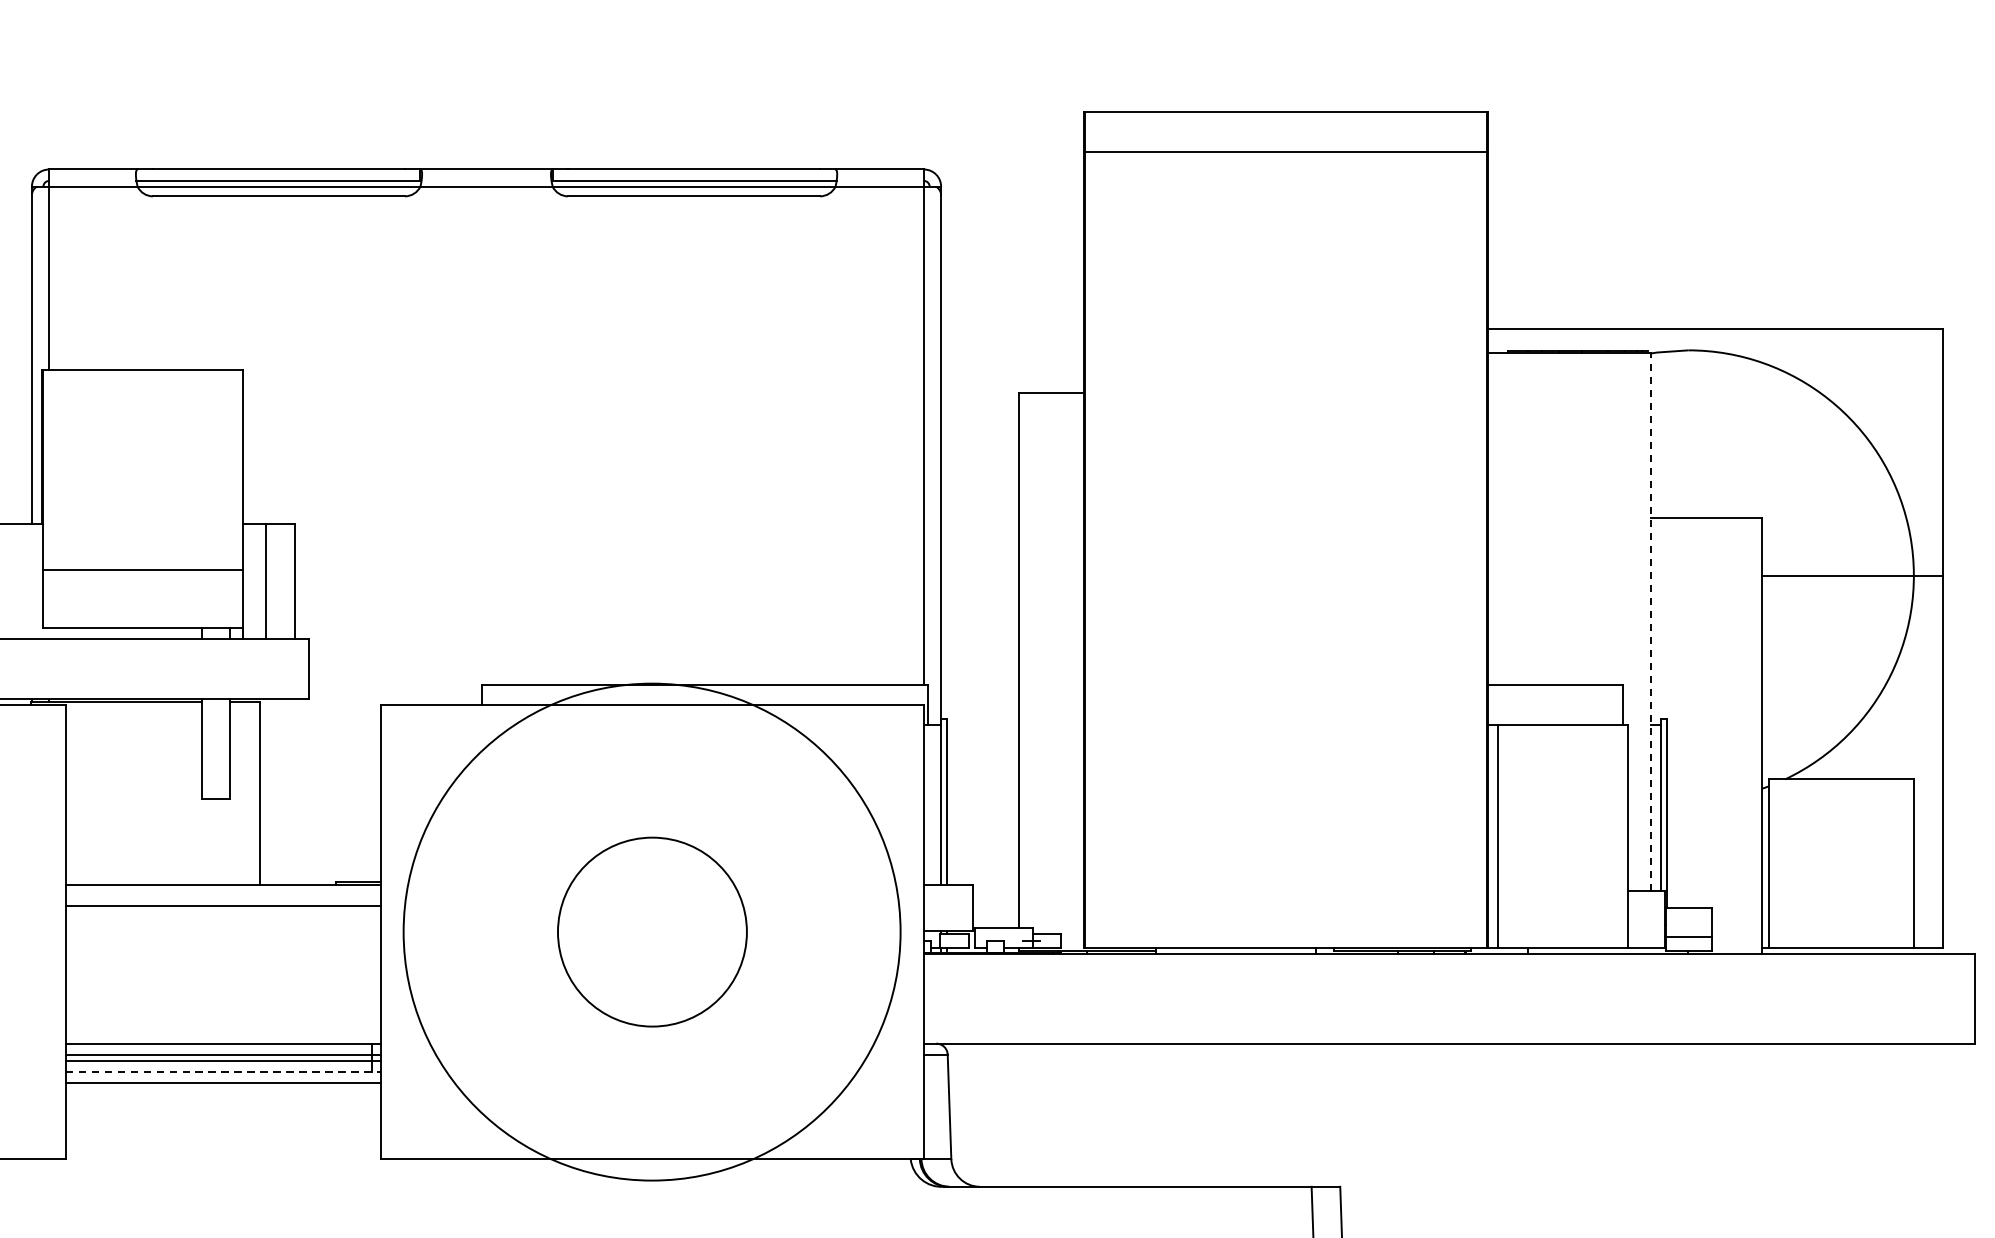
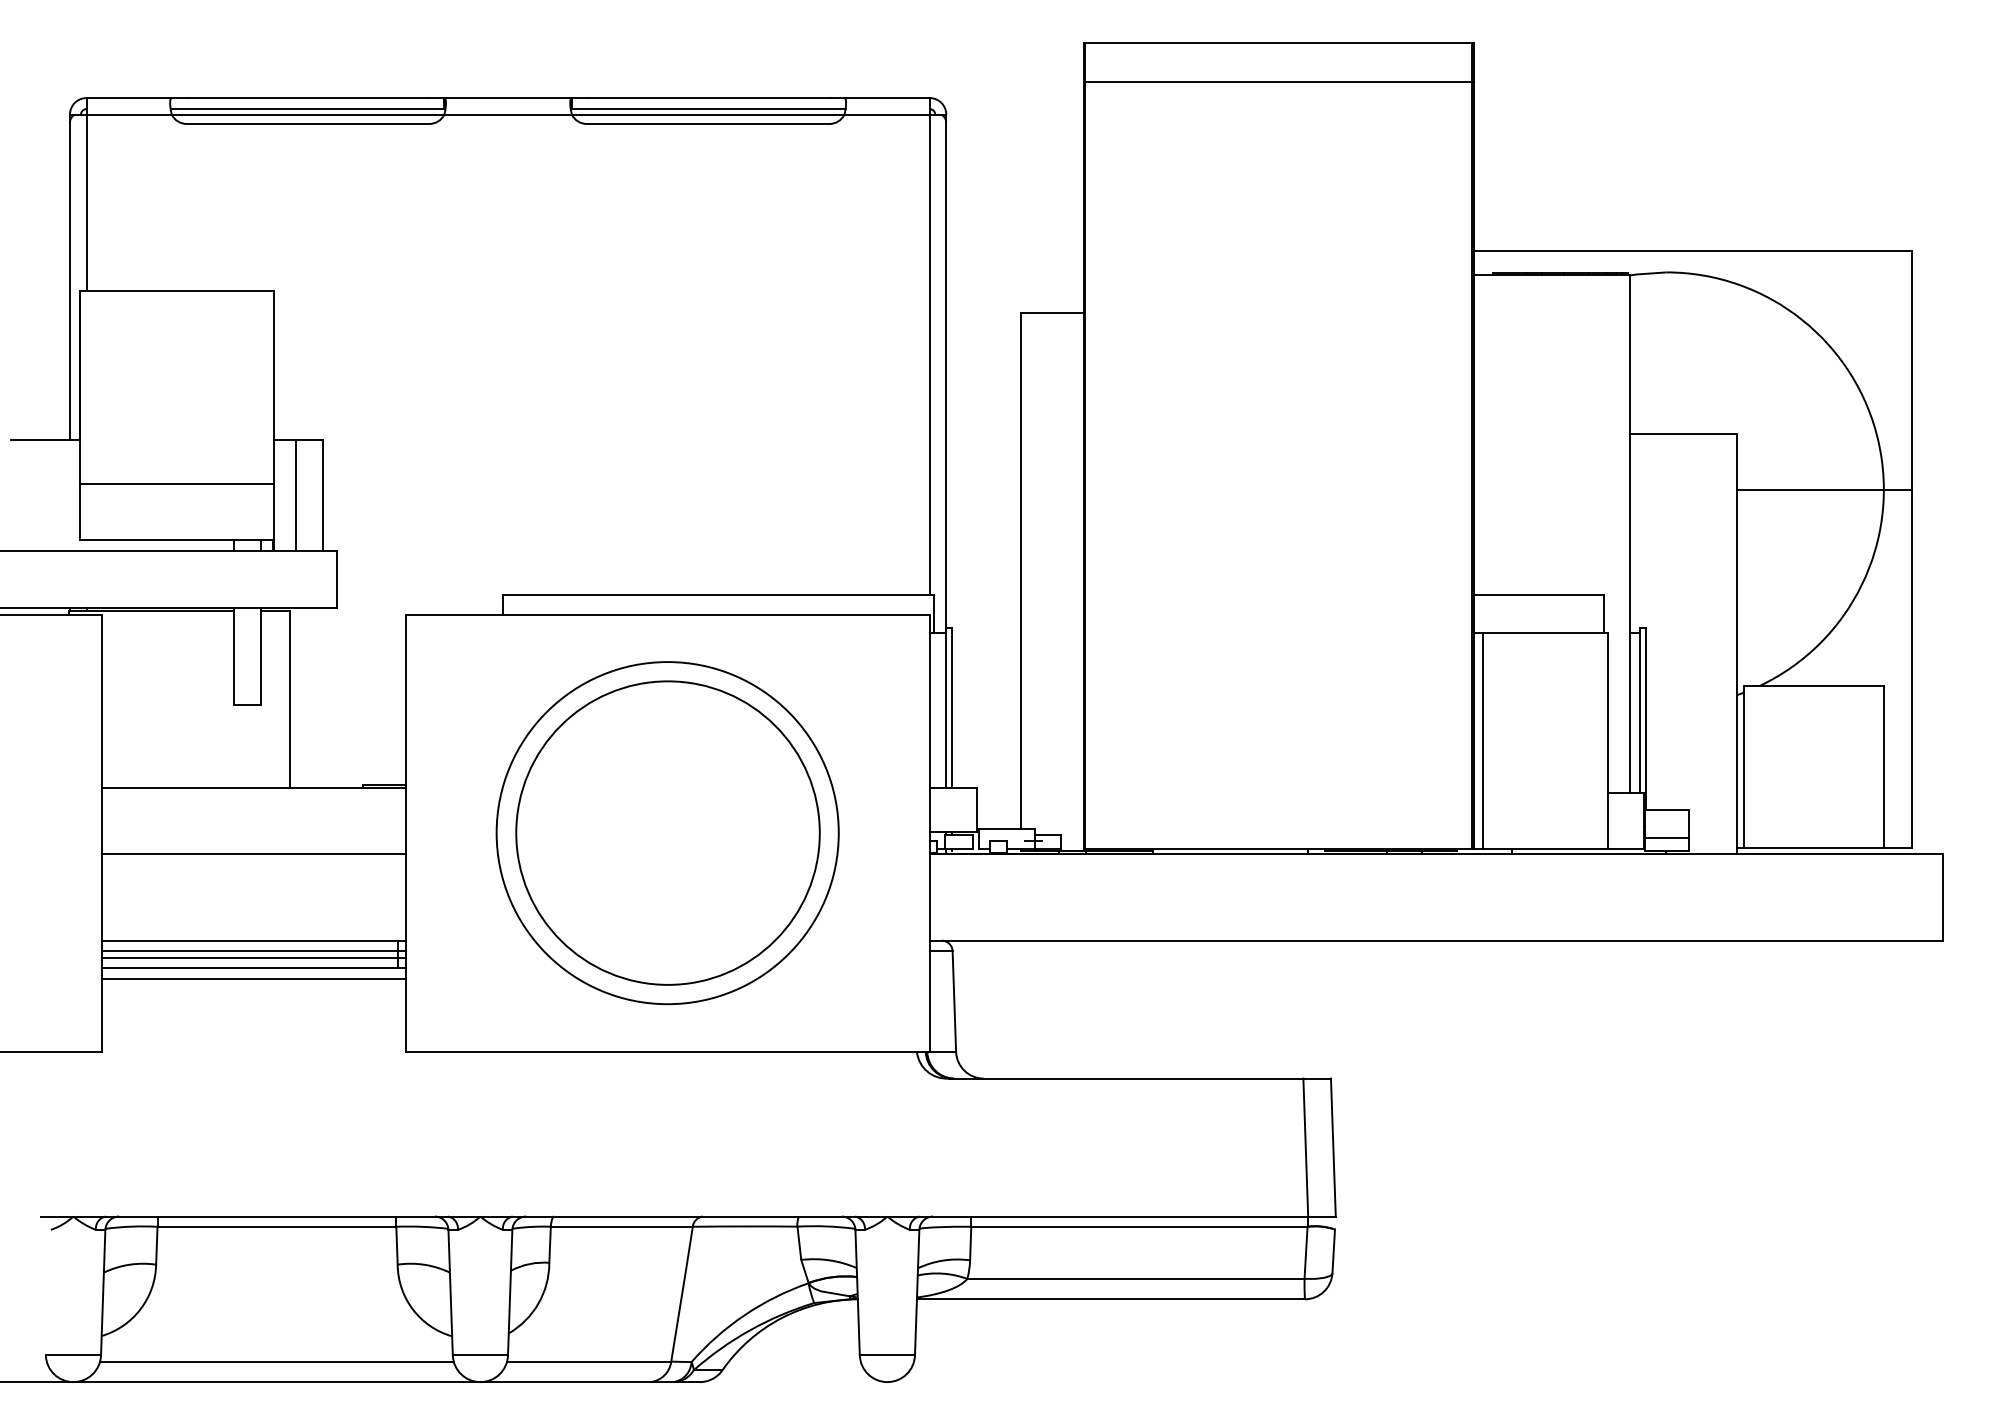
line: (1651, 621) -> (1630, 533), dashed -> solid
line: (222, 906) -> (253, 854), moved
circle: (651, 931) -> (667, 832), size x1.67
circle: (651, 932) -> (667, 833), size x0.71
line: (223, 1072) -> (254, 968), dashed -> solid

